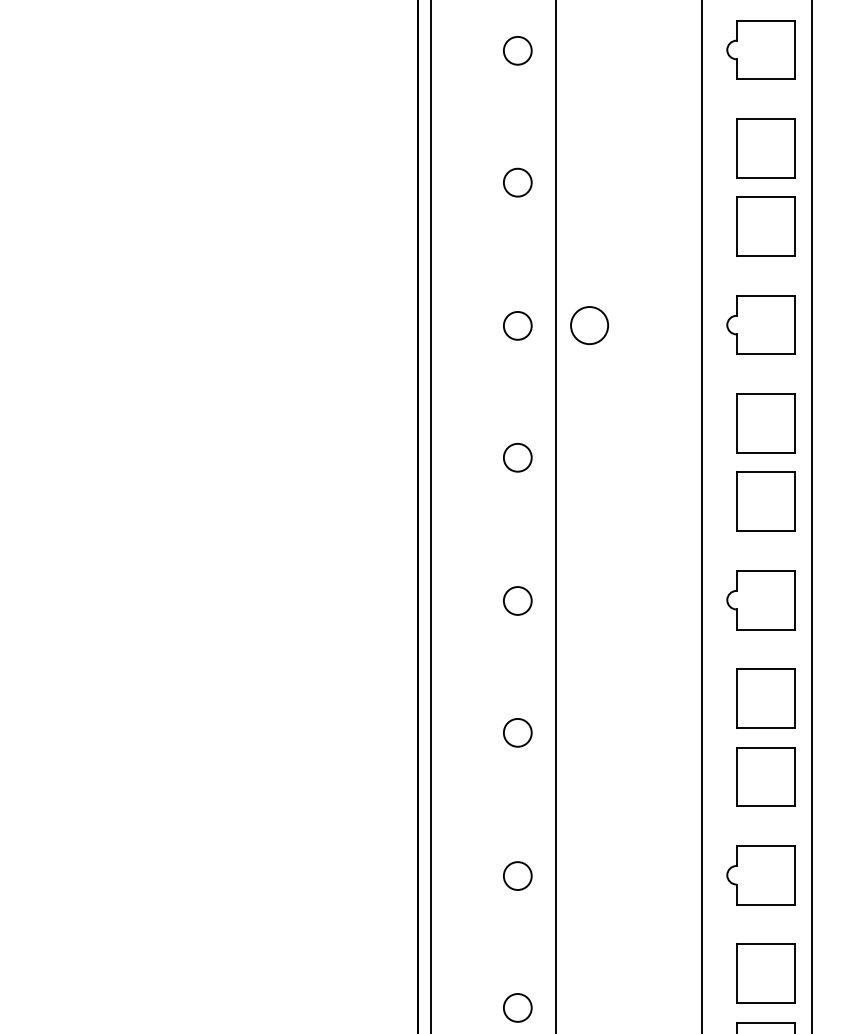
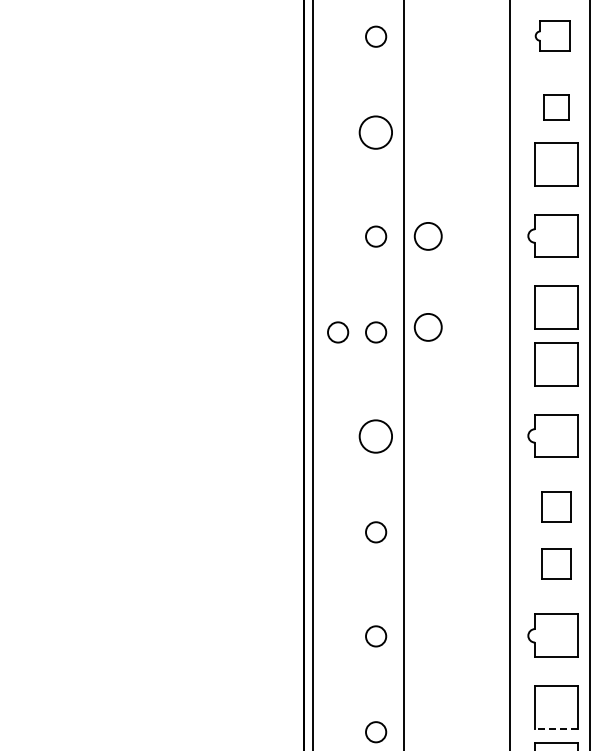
part: (760, 49) -> (552, 35), size x0.7
part: (766, 148) -> (556, 107), size x0.6
circle: (518, 182) -> (376, 132), size x1.6
circle: (588, 450) -> (427, 327), added
circle: (466, 457) -> (338, 332), added
circle: (518, 600) -> (376, 436), size x1.6
part: (766, 698) -> (556, 507), size x0.7
part: (766, 777) -> (556, 564), size x0.7
line: (764, 1002) -> (555, 728), solid -> dashed

